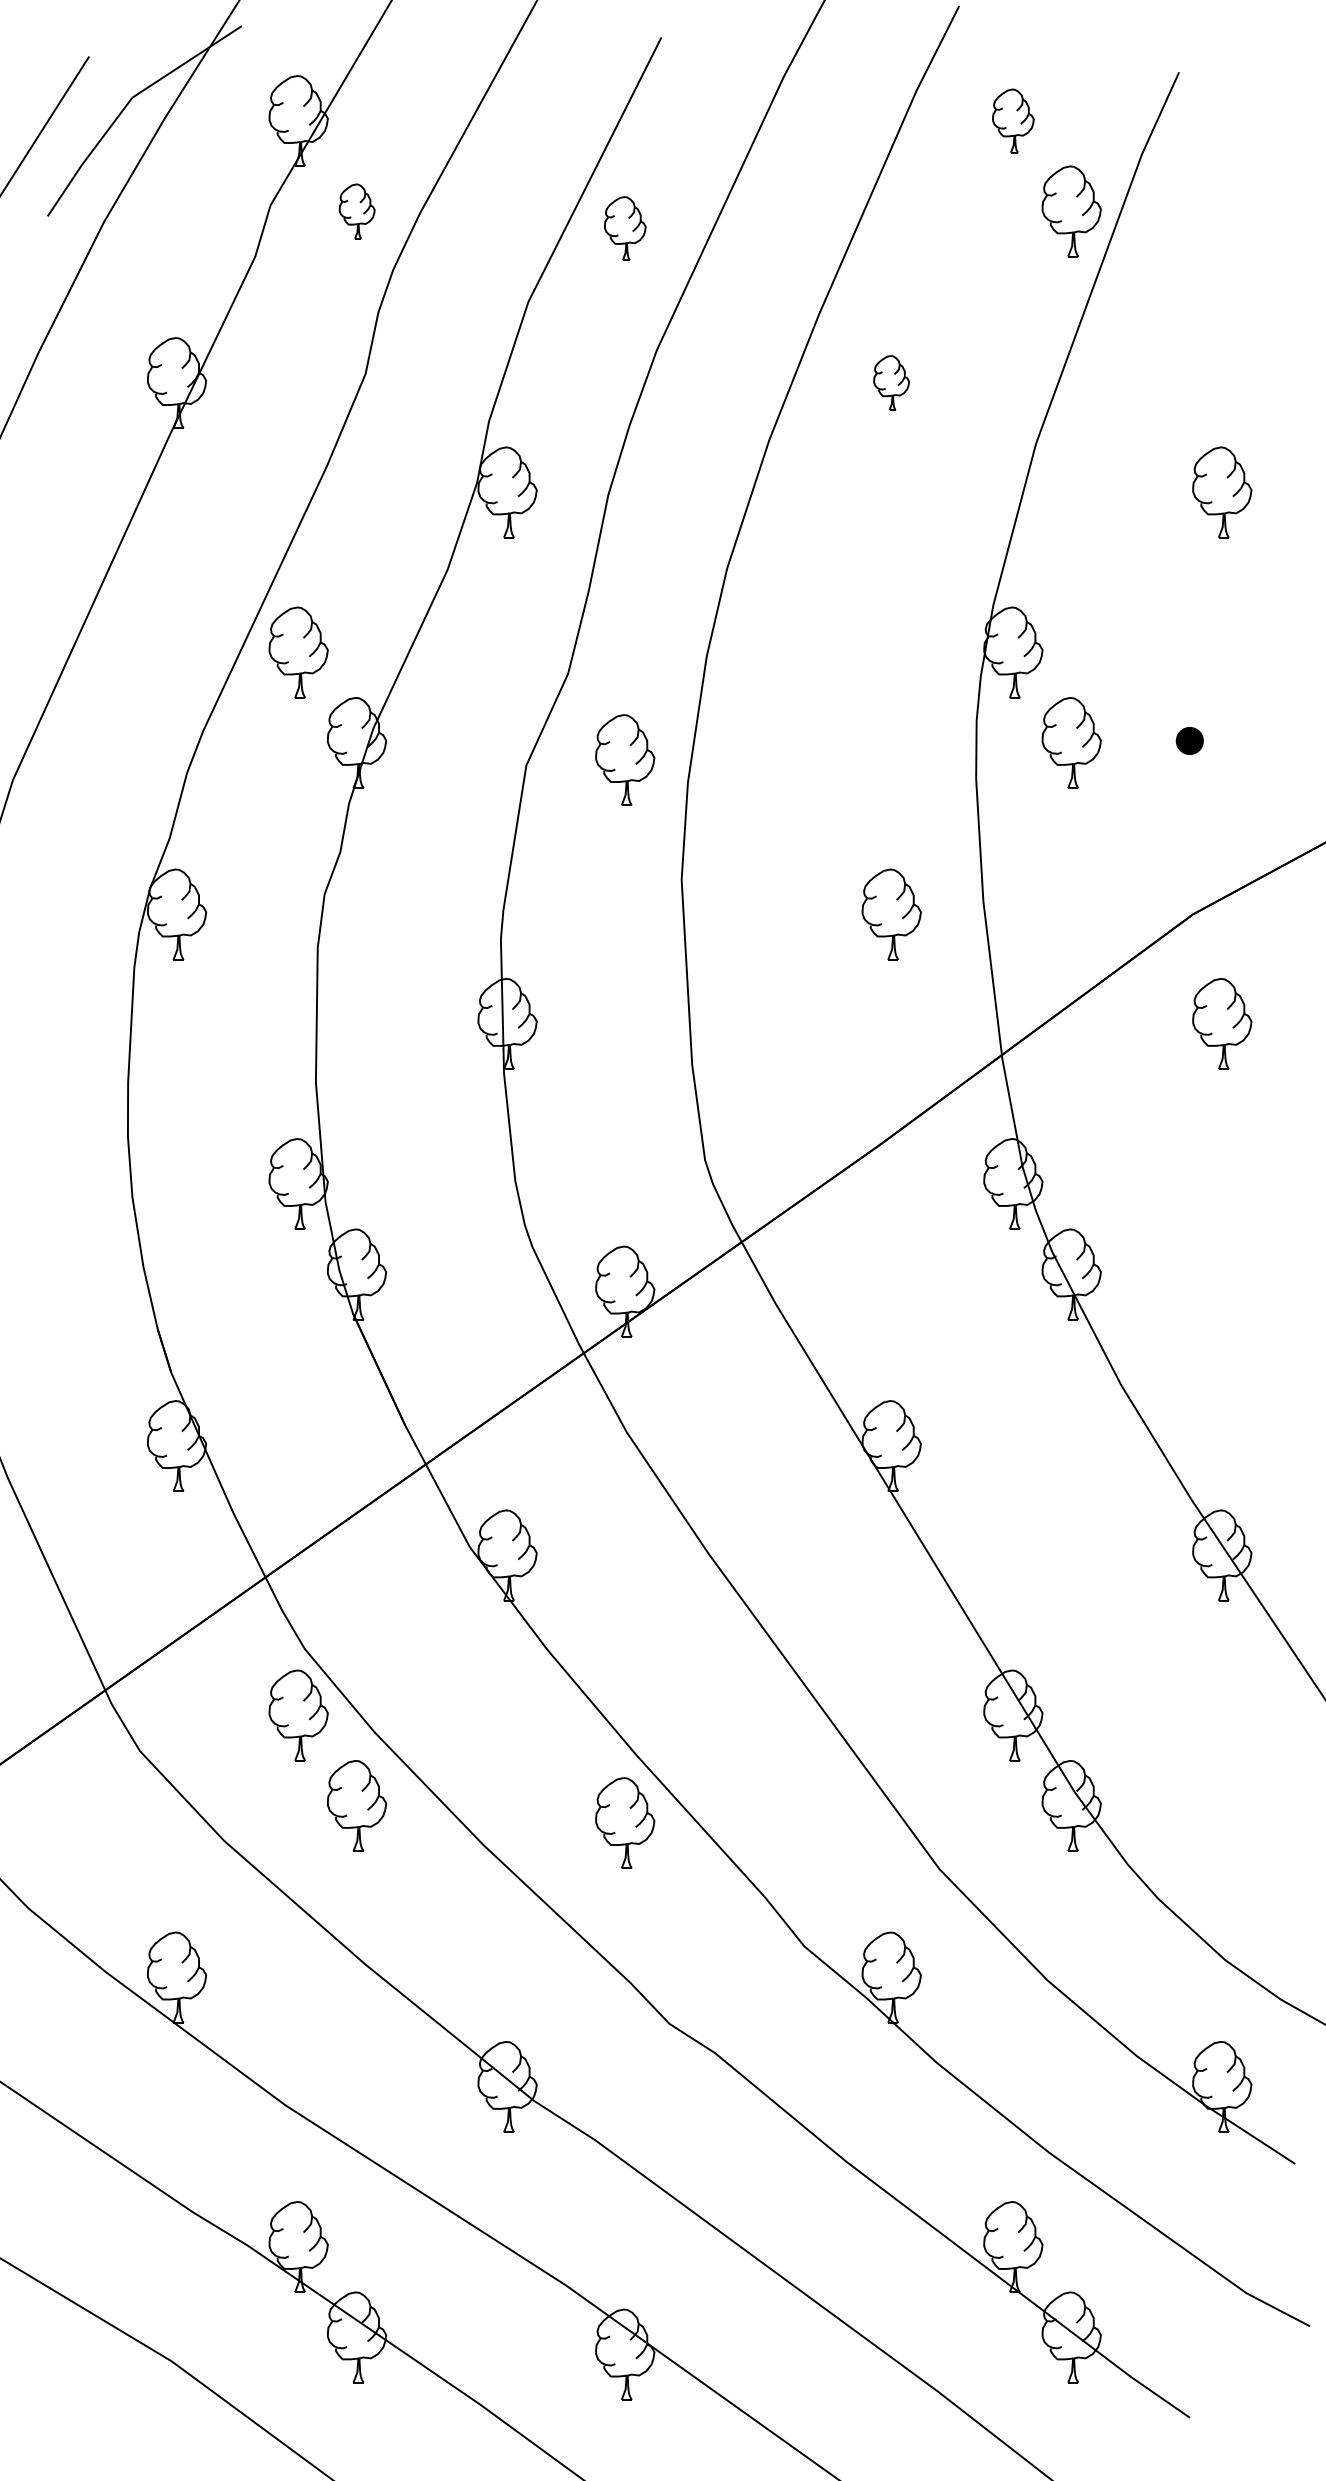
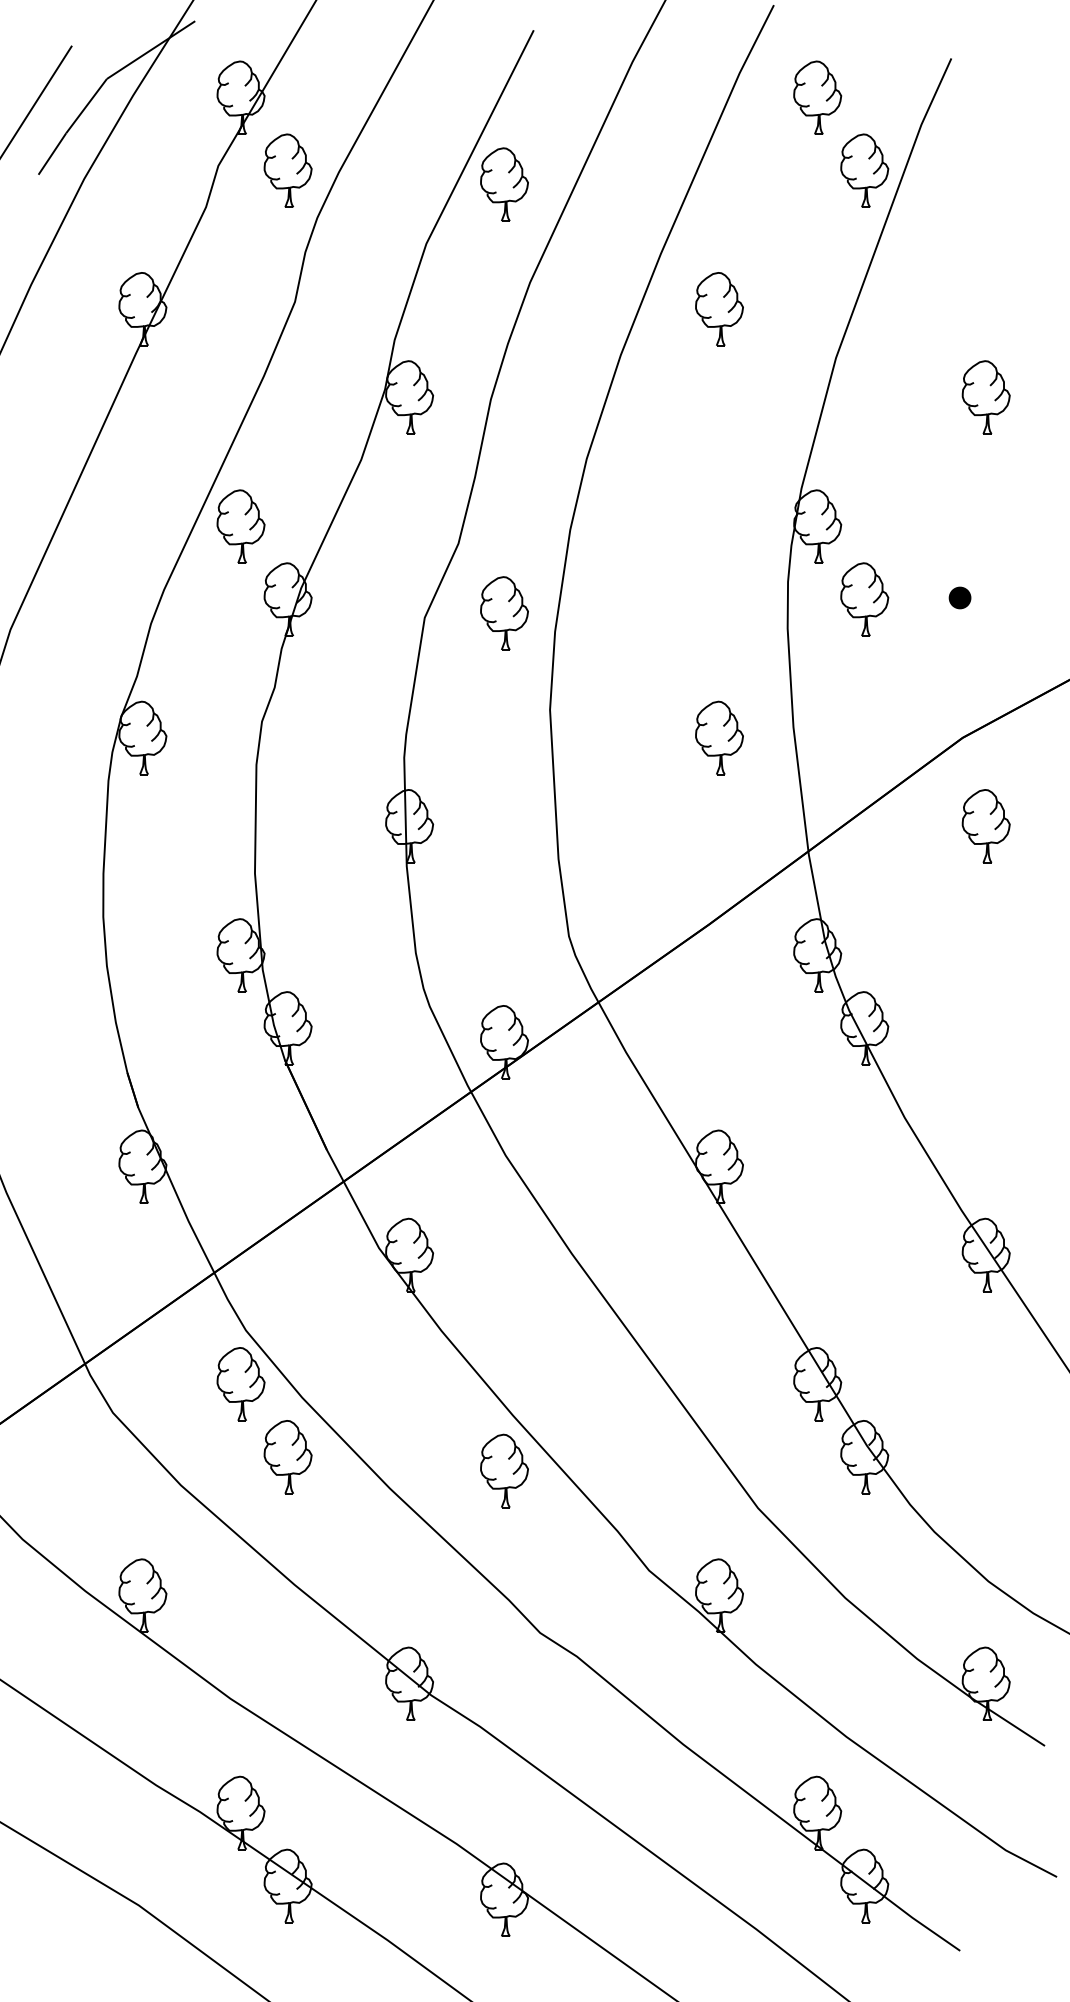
part: (1013, 120) -> (817, 97), size x1.43
part: (357, 211) -> (288, 170), size x1.67
part: (625, 228) -> (504, 184), size x1.43
part: (891, 382) -> (719, 308), size x1.67

